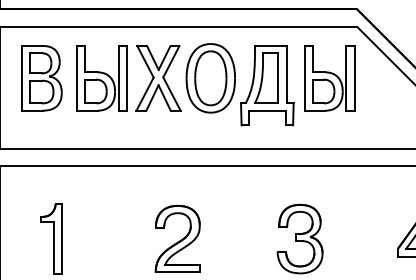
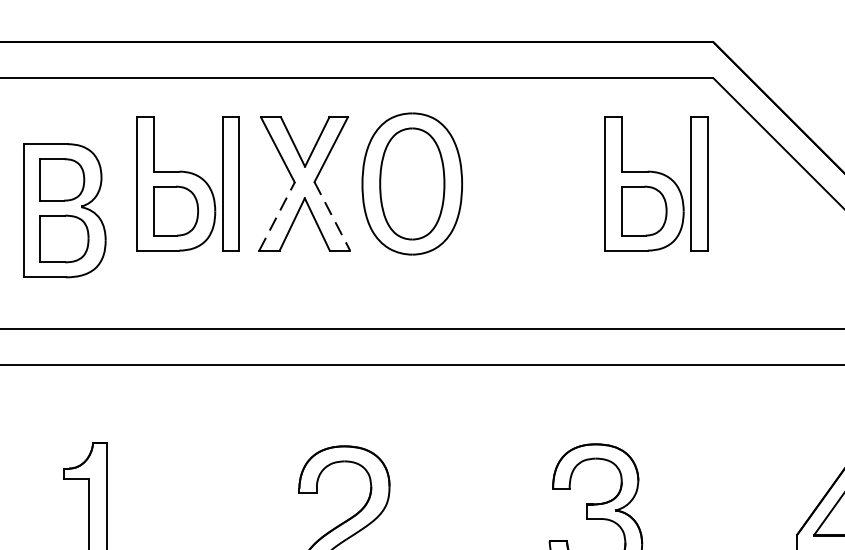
part: (41, 78) -> (63, 211), moved
part: (267, 85) -> (528, 198), removed
line: (145, 94) -> (277, 217), solid -> dashed
line: (171, 94) -> (331, 217), solid -> dashed

